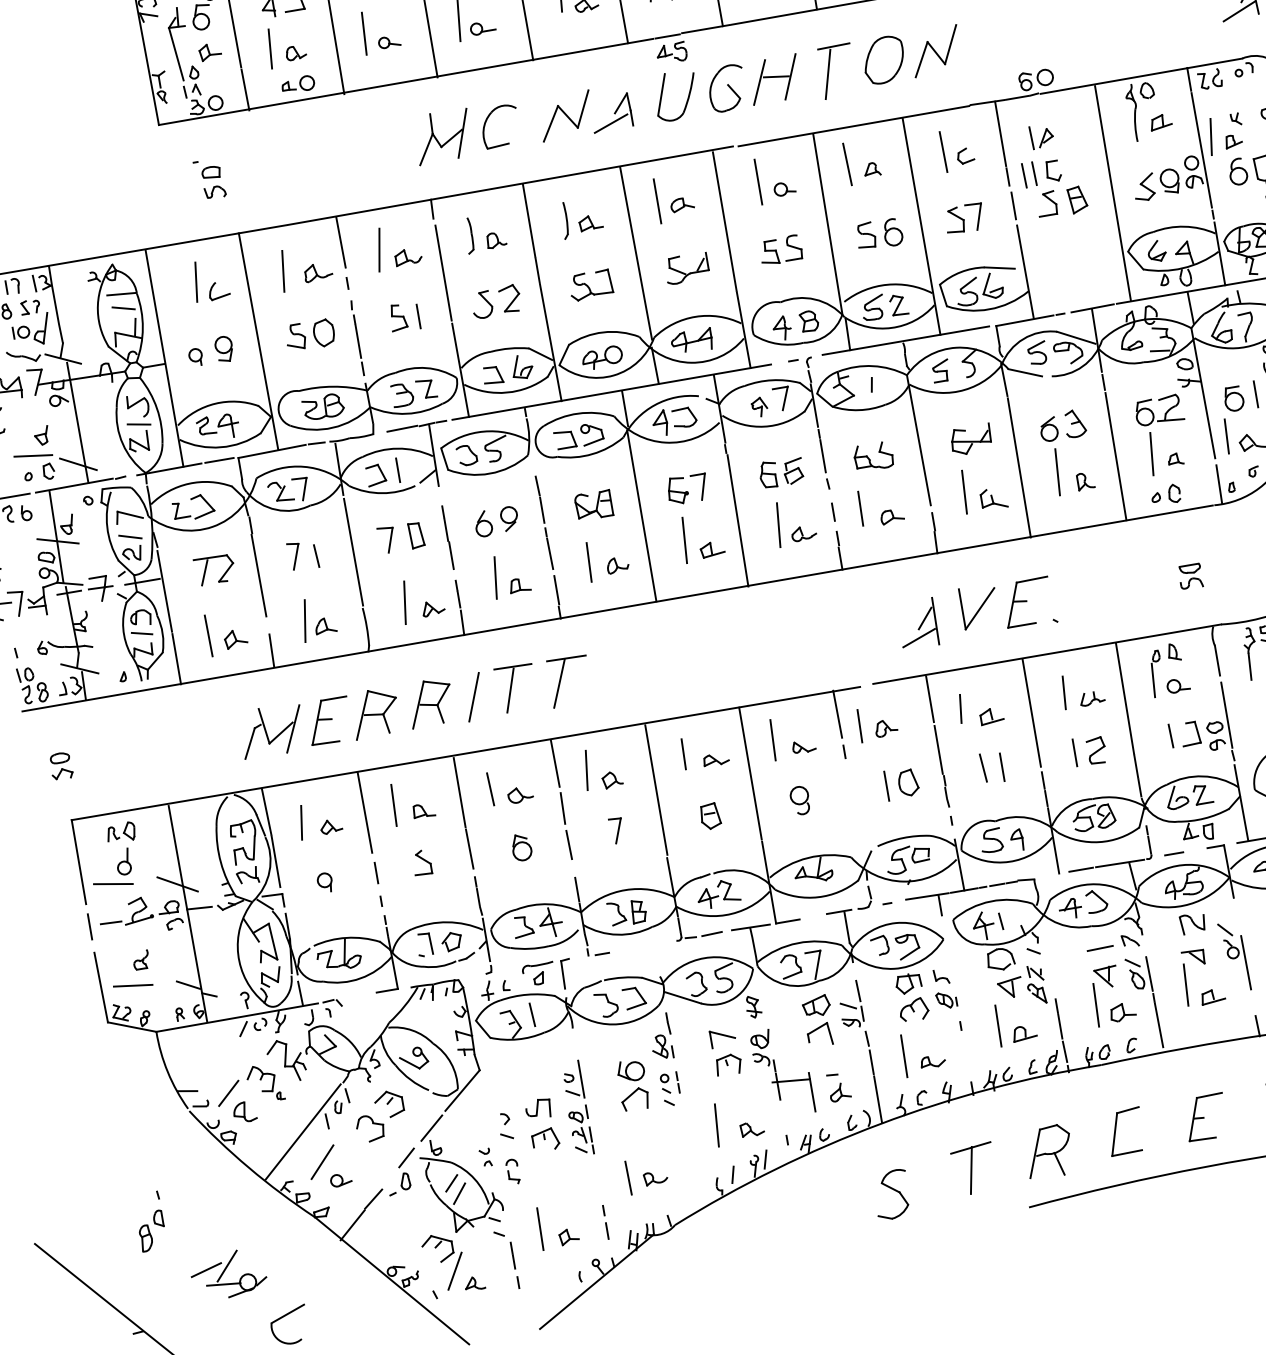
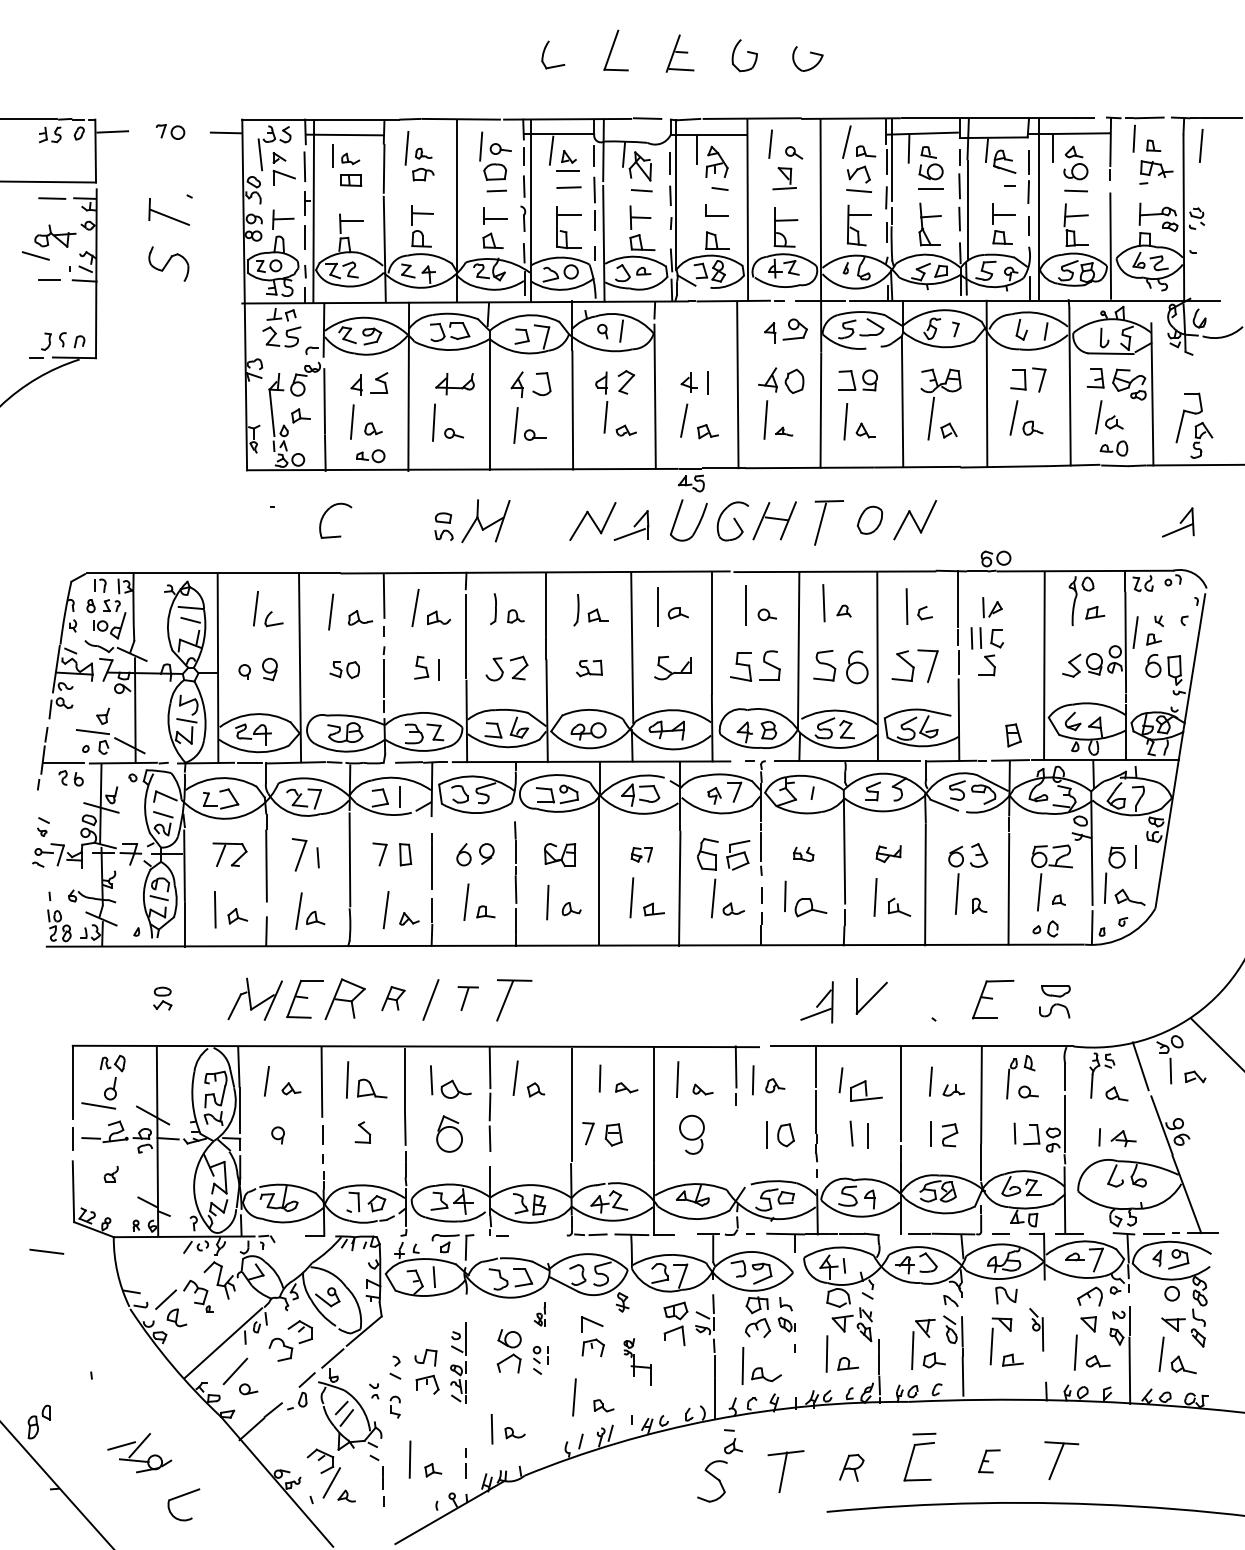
part: (883, 60) -> (869, 520), size x0.7
part: (487, 121) -> (325, 514), moved
part: (212, 182) -> (443, 526), moved
part: (1077, 199) -> (1013, 735), moved
part: (964, 218) -> (915, 665), size x1.4
part: (878, 233) -> (840, 666), size x1.4
part: (779, 249) -> (754, 665), size x1.4
part: (591, 285) -> (589, 668), size x0.7
part: (309, 334) -> (344, 669), size x0.7
part: (970, 439) -> (888, 853), size x0.7
part: (873, 457) -> (803, 854), size x0.6
part: (781, 472) -> (723, 854), size x1.4
part: (687, 488) -> (641, 854), size x0.6
part: (891, 516) -> (810, 907), size x1.6
part: (294, 555) -> (299, 854), size x1.4
part: (1190, 576) -> (1054, 1001), size x1.6
part: (1028, 601) -> (993, 999), moved
part: (516, 688) -> (468, 998), size x0.6
part: (430, 702) -> (393, 998), size x0.6
part: (990, 715) -> (865, 1090), size x1.6
part: (61, 766) -> (162, 998), moved
part: (519, 795) -> (455, 1089), size x1.4
part: (799, 800) -> (691, 1134), size x1.6
part: (423, 810) -> (371, 1088), size x1.6
part: (616, 830) -> (588, 1133), moved
part: (521, 846) -> (449, 1133), size x1.6
line: (1100, 947) -> (924, 1433), moved
part: (1234, 956) -> (1036, 1329), size x0.7
line: (132, 985) -> (46, 1251), moved
part: (660, 1037) -> (539, 1314), size x0.6
part: (932, 1061) -> (766, 1374), size x1.4
part: (782, 1071) -> (637, 1361), size x0.6
part: (839, 1086) -> (733, 1441), moved
part: (1206, 1117) -> (989, 1461), size x0.6
part: (1048, 1151) -> (851, 1467), size x0.6
part: (151, 1230) -> (38, 1421), moved

